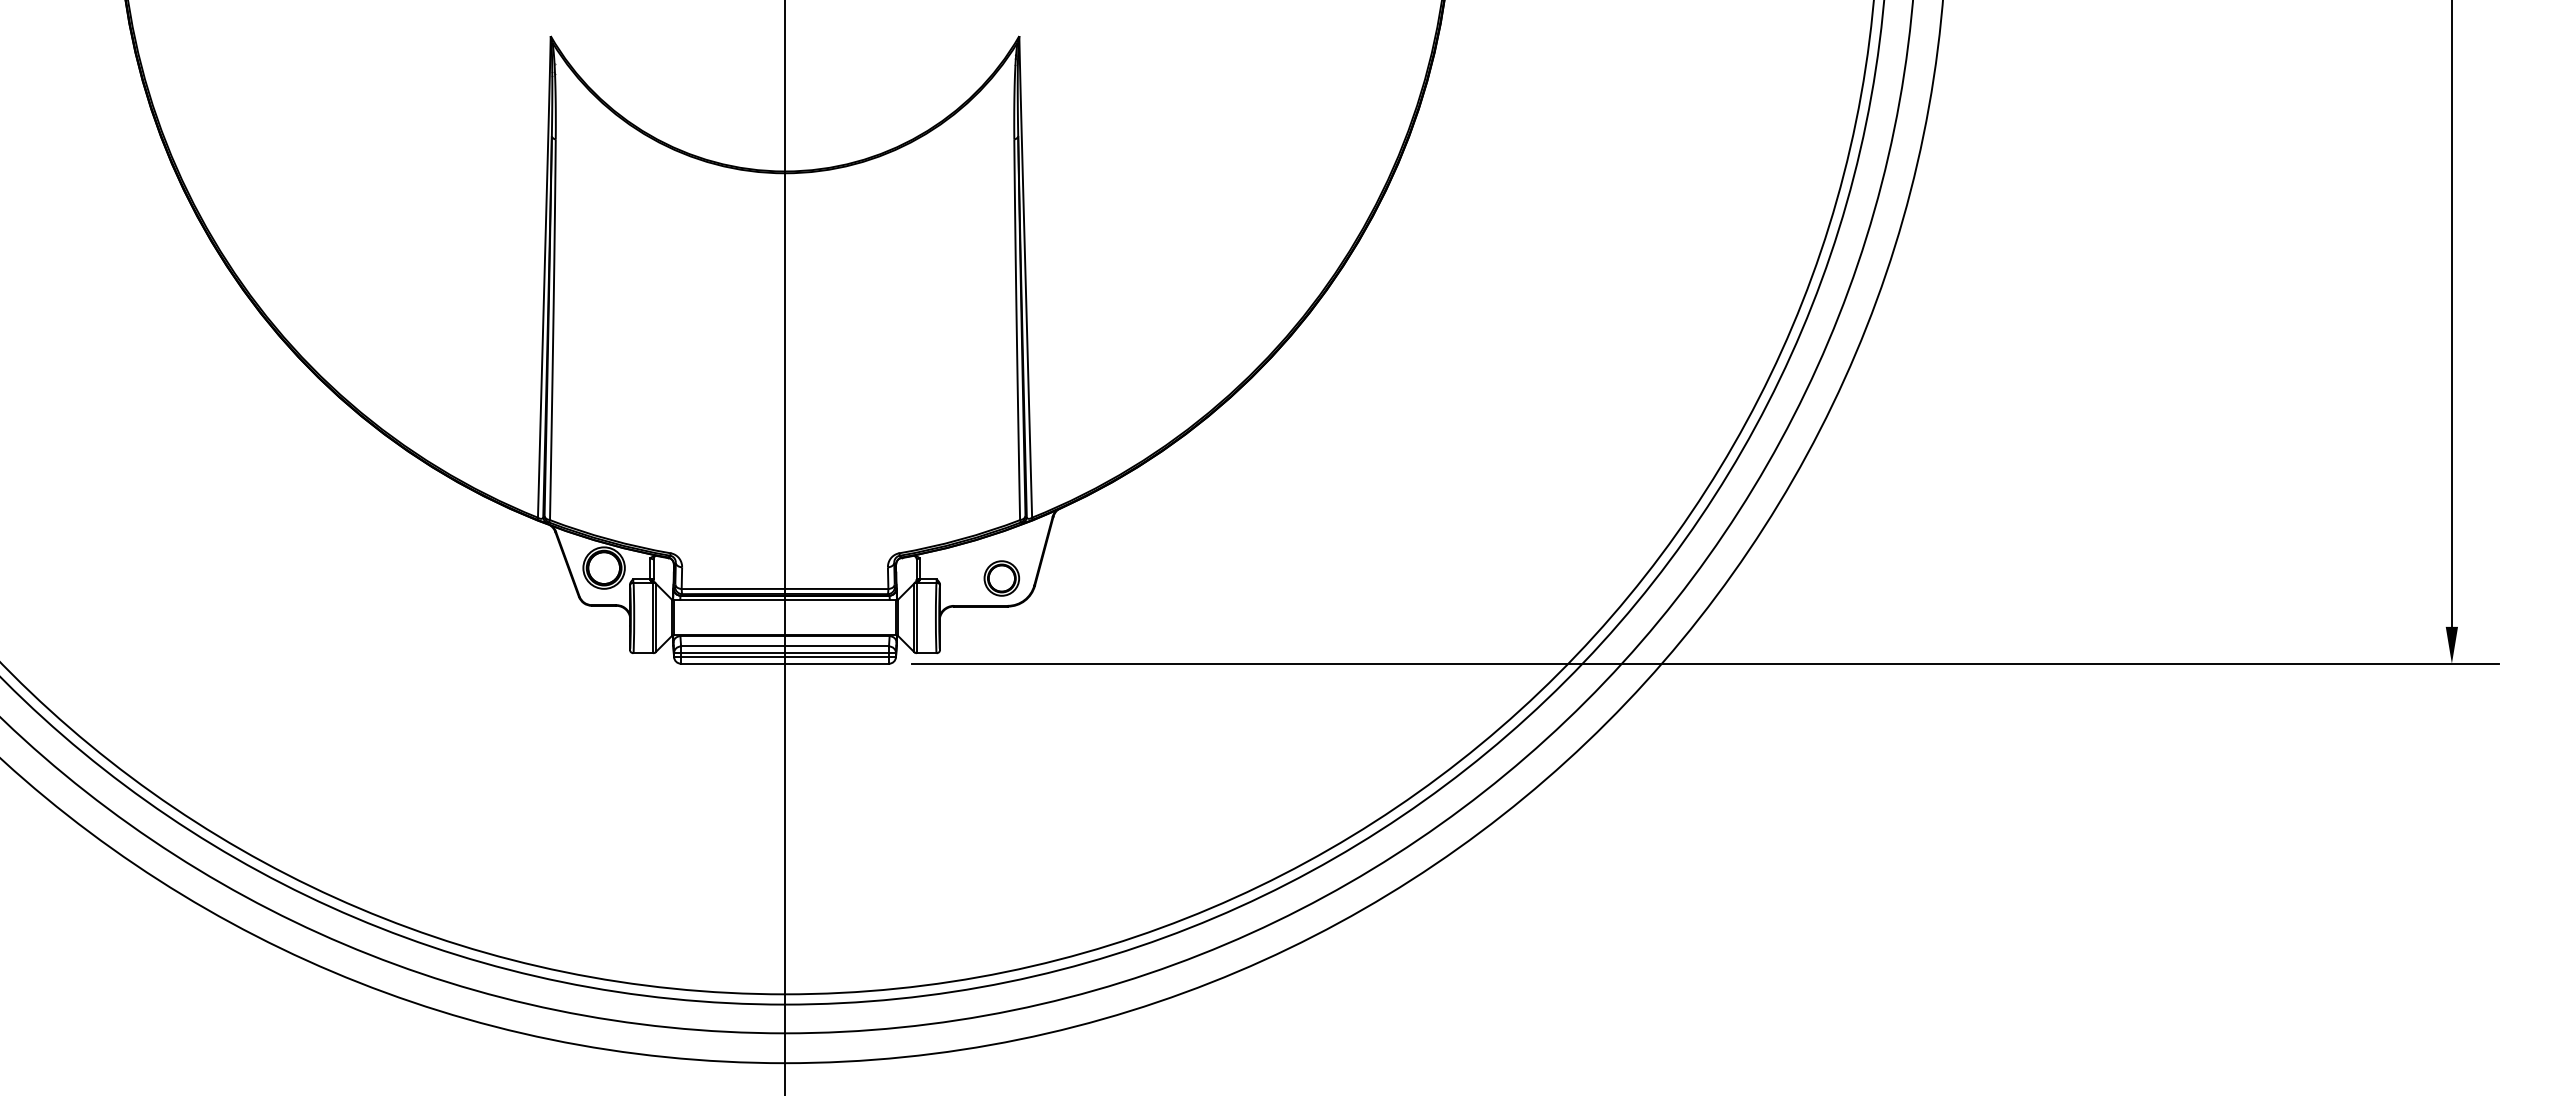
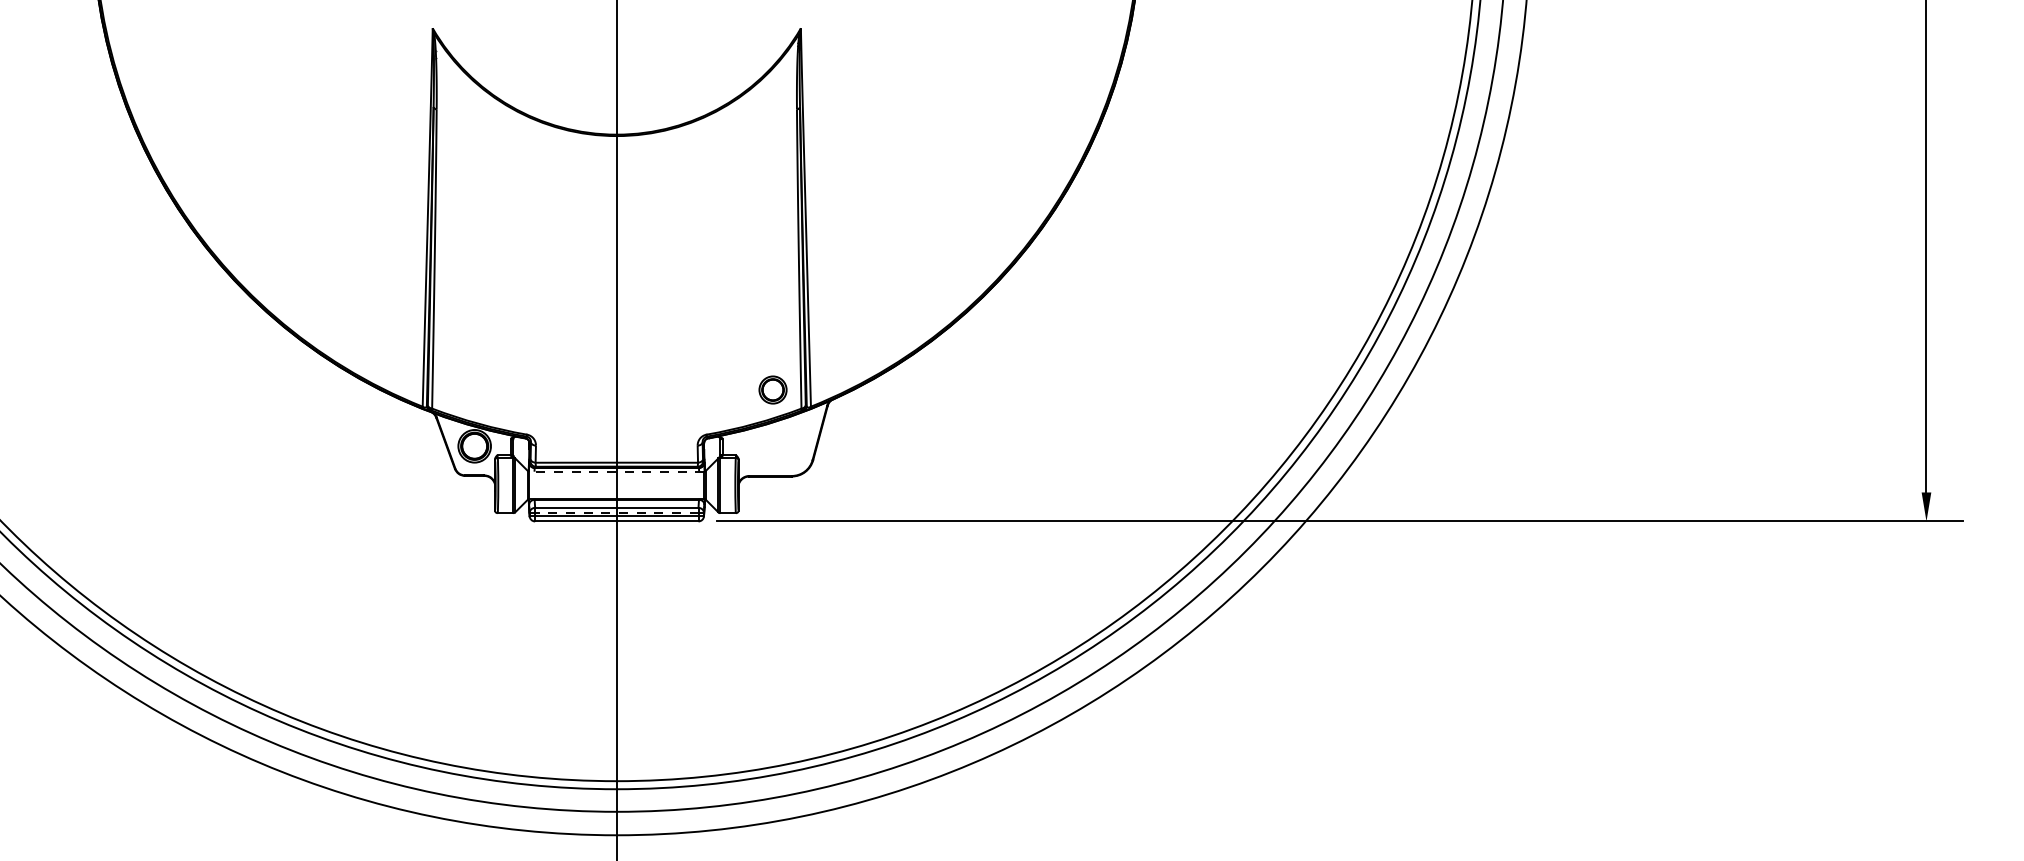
part: (1001, 578) -> (772, 390), moved
line: (784, 600) -> (616, 471), solid -> dashed
line: (785, 652) -> (617, 512), solid -> dashed

